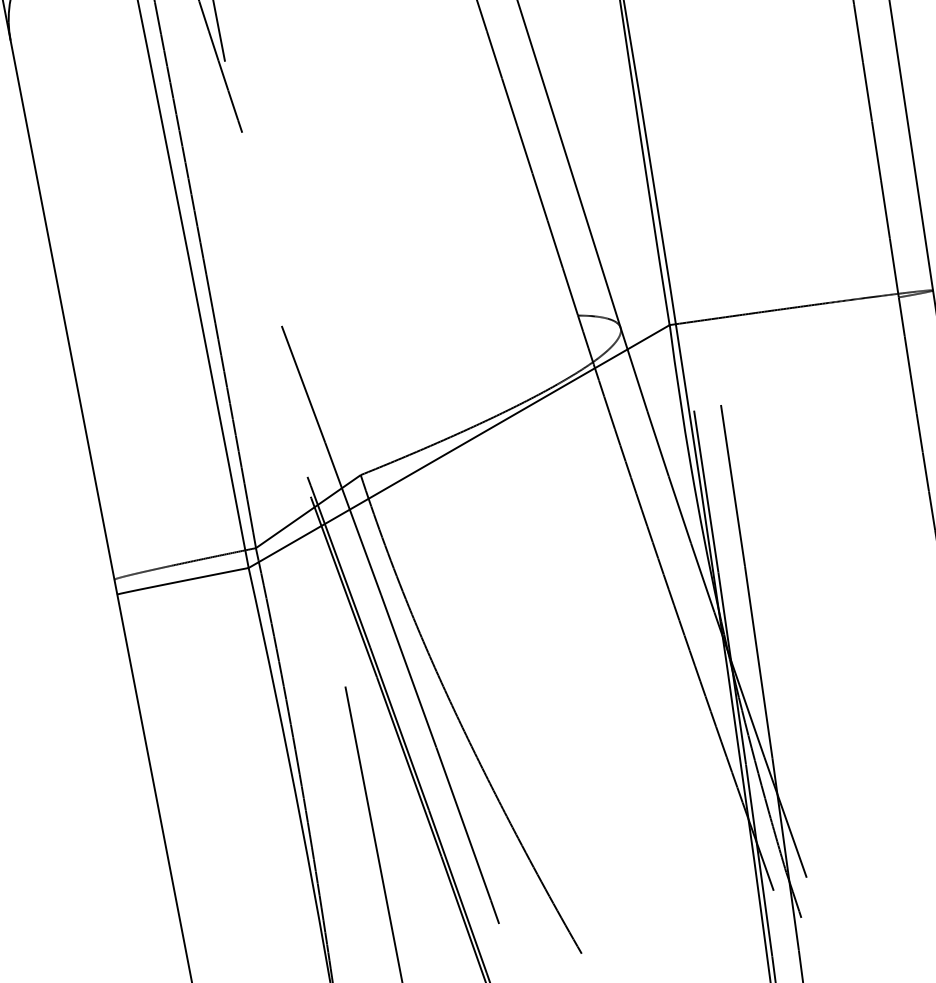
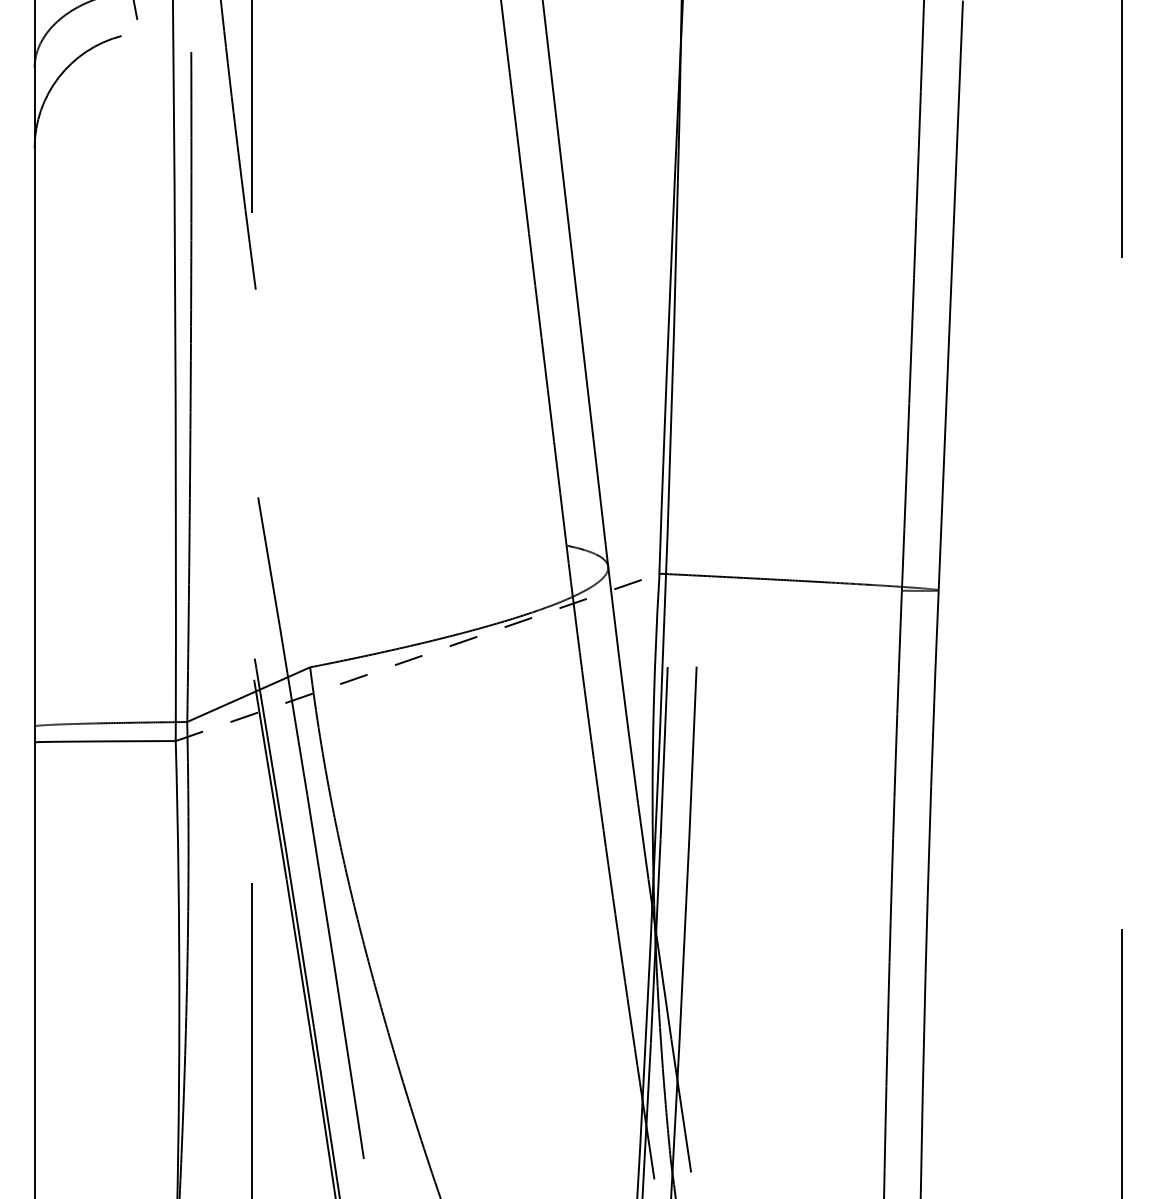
line: (459, 446) -> (417, 657), solid -> dashed

